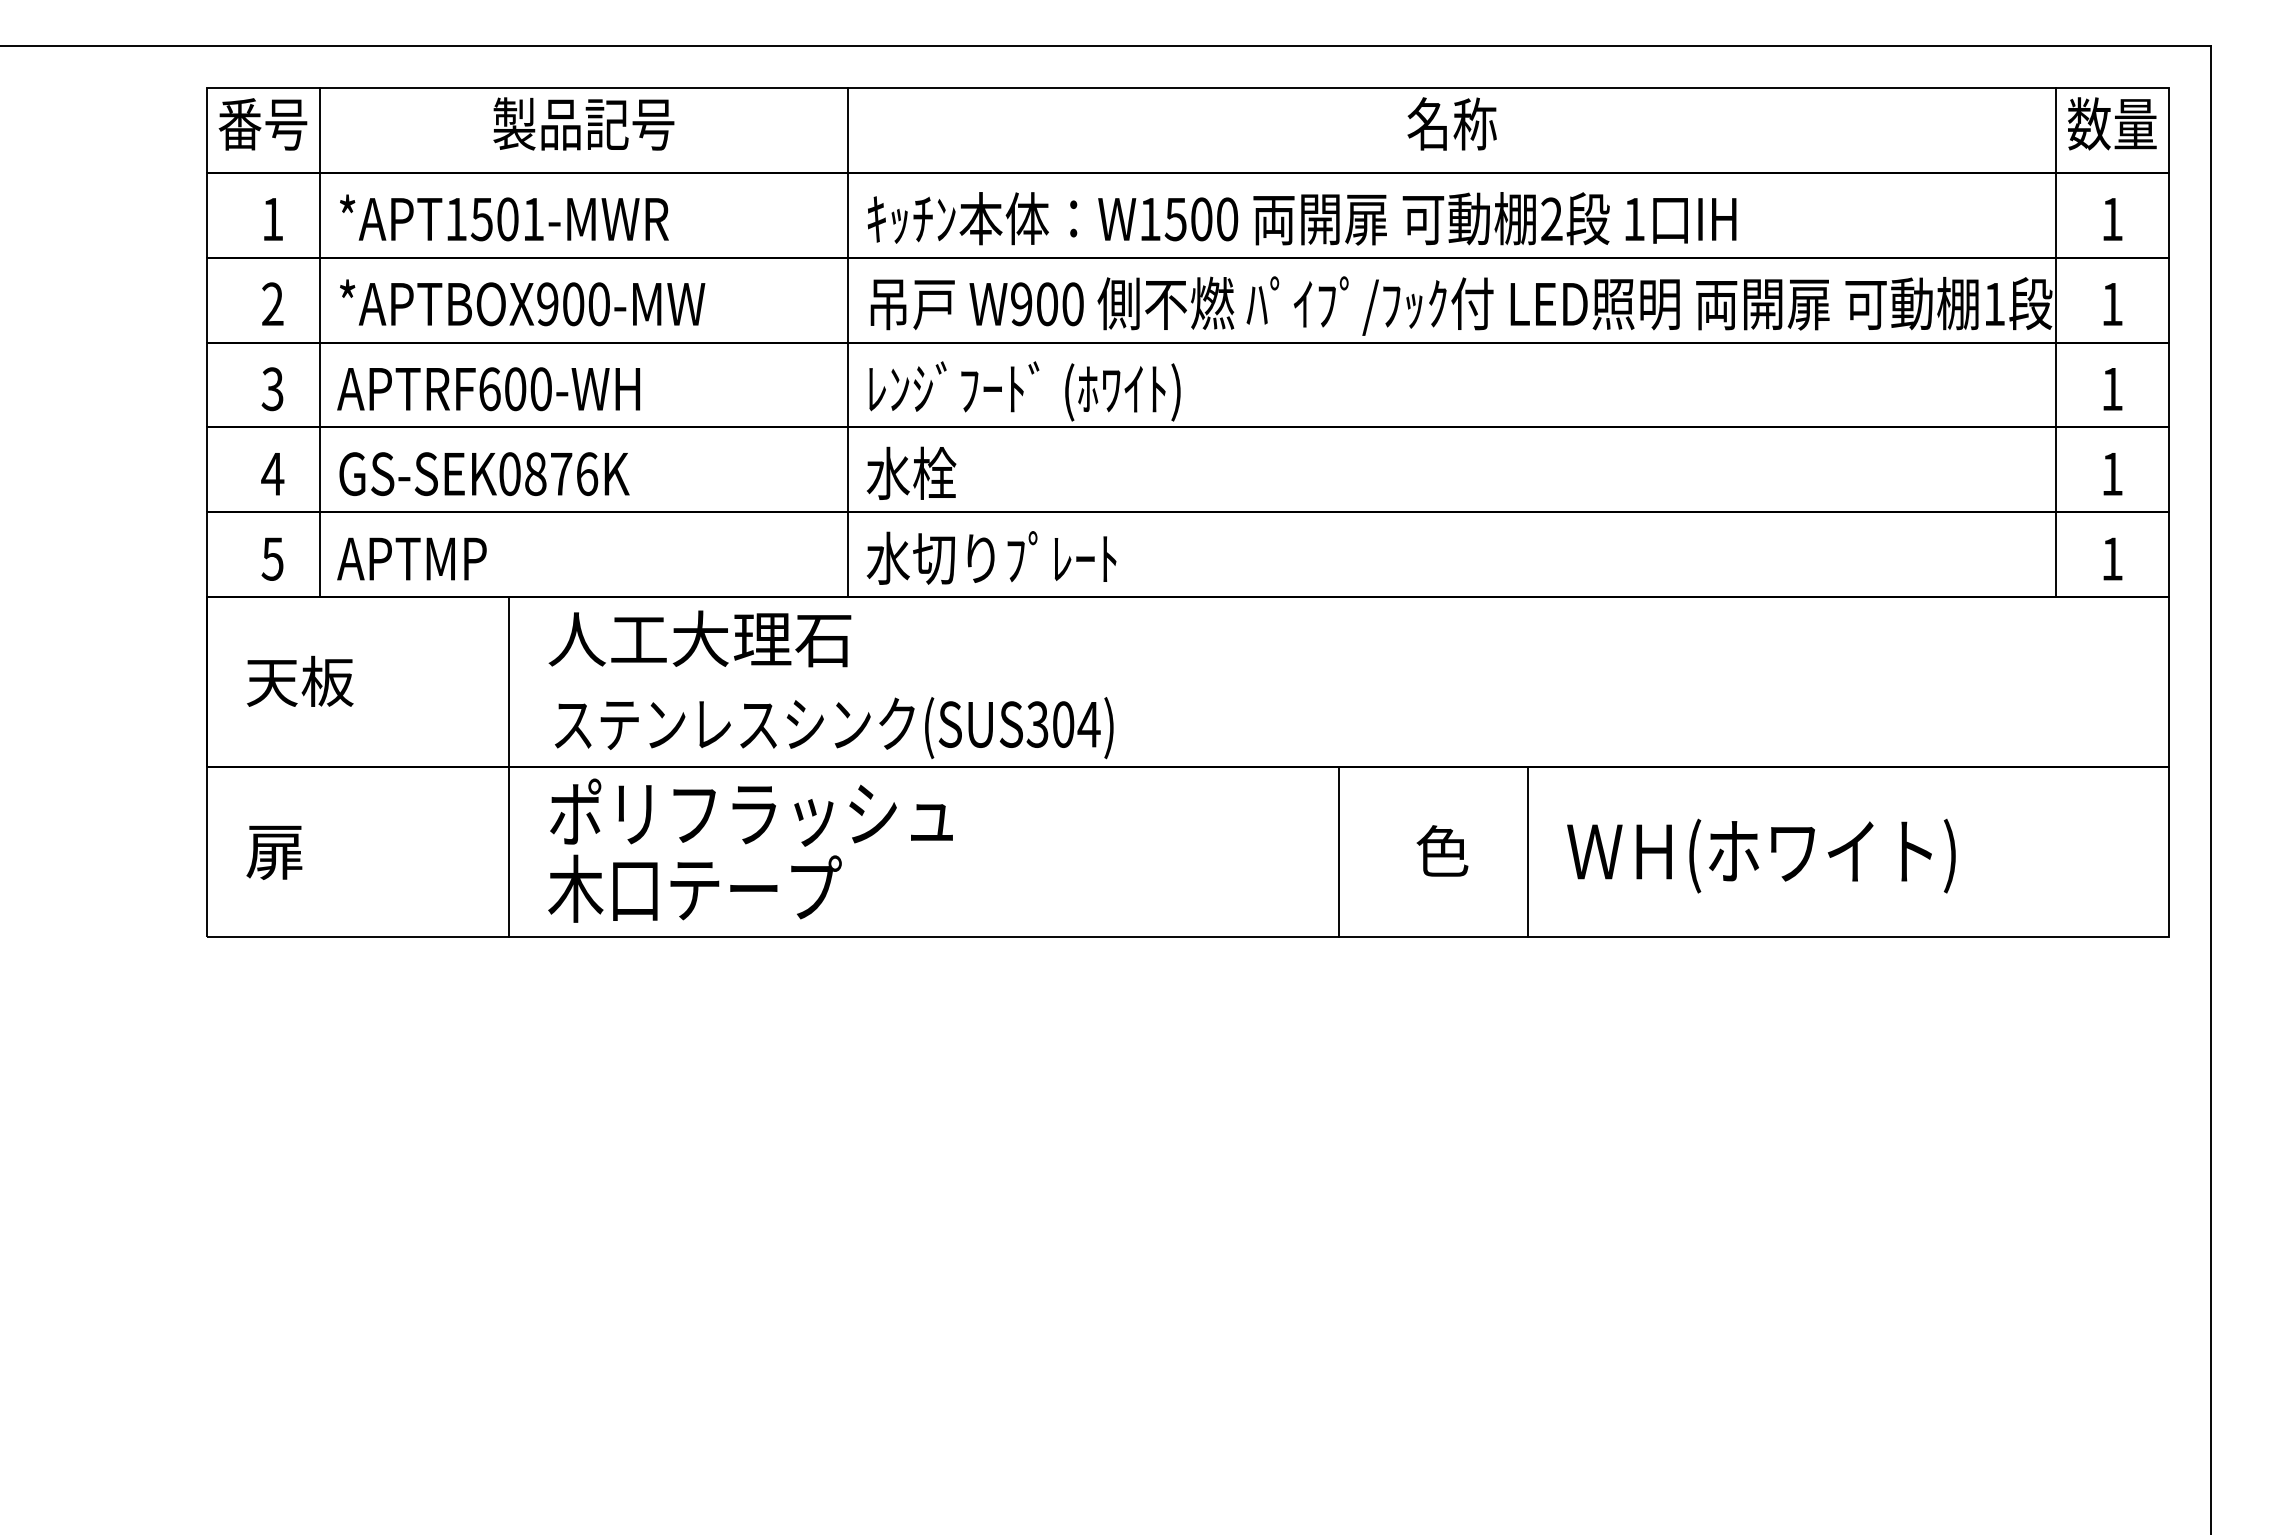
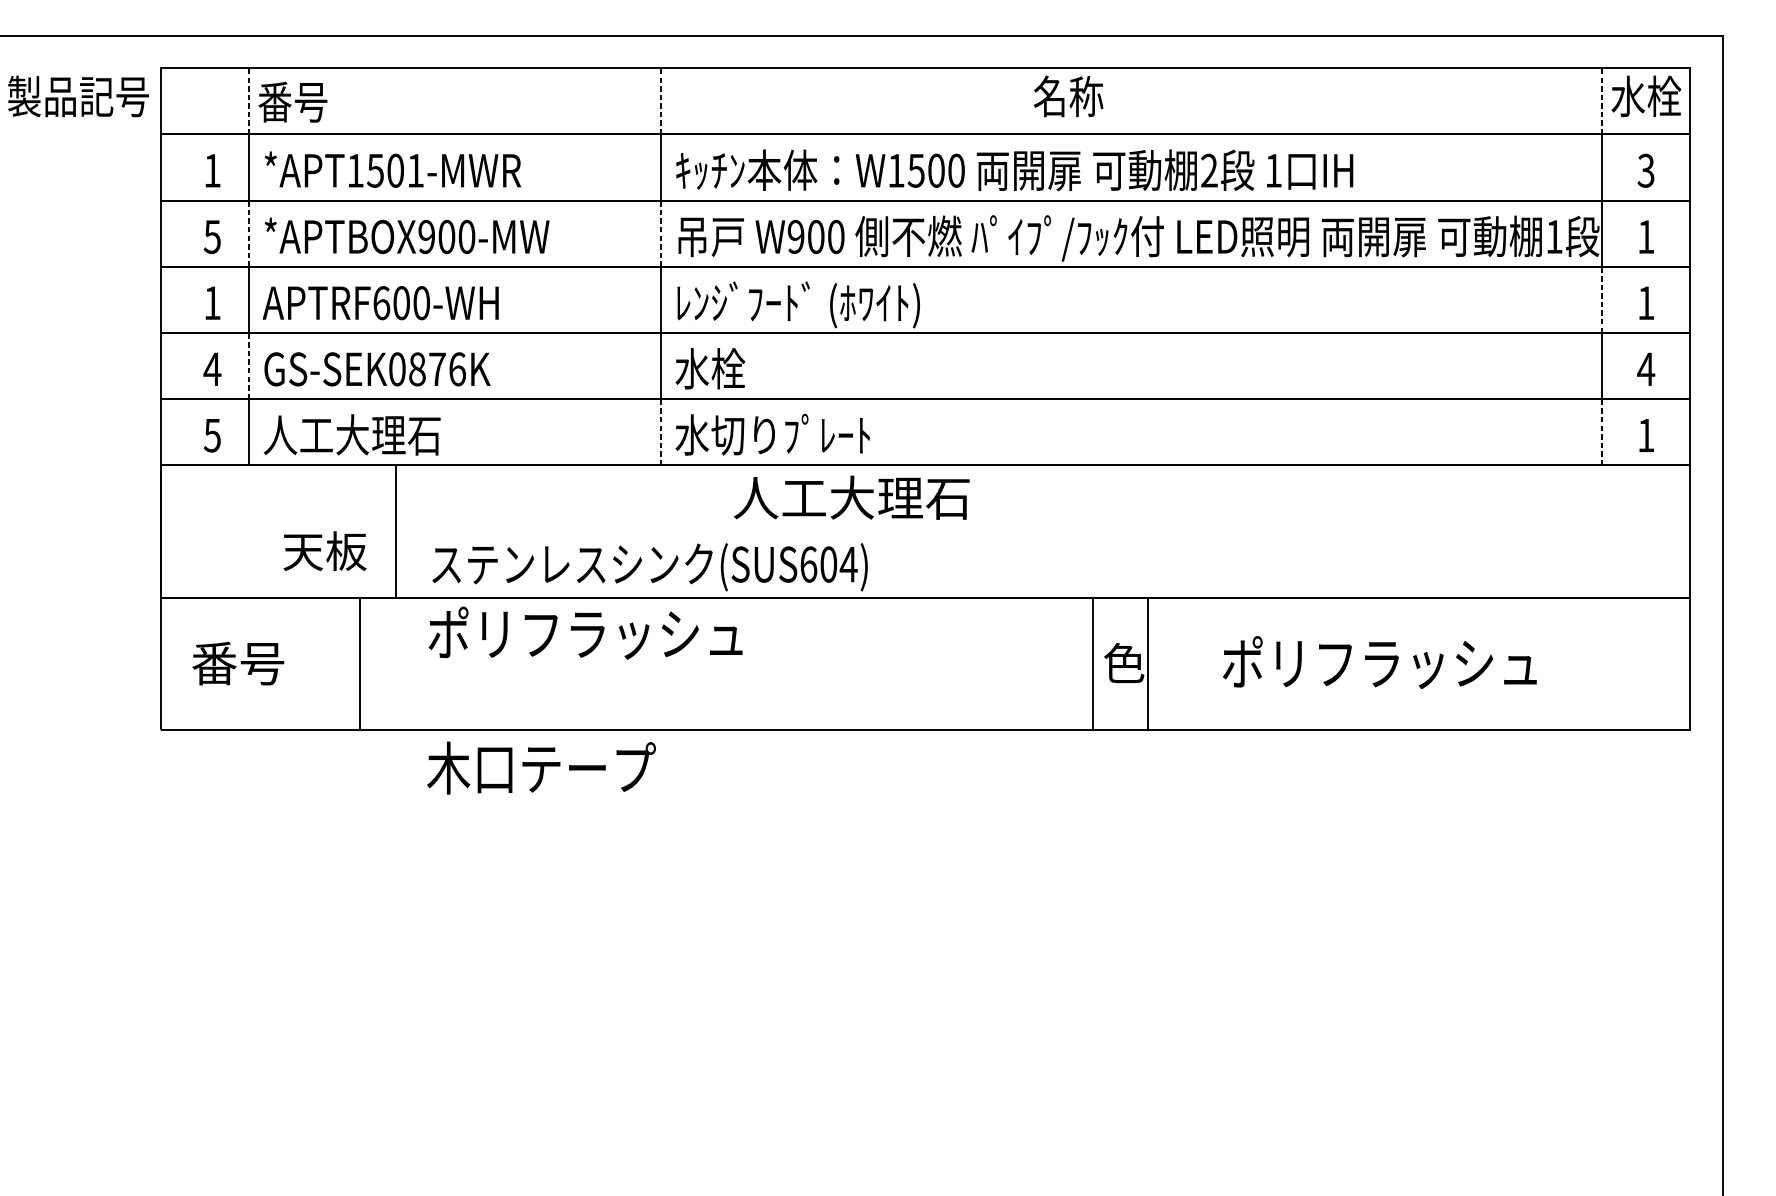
text: (583, 123) -> (78, 96), moved
text: (1451, 123) -> (1068, 96), moved
text: (2112, 123) -> (1646, 96), 数量 -> 水栓
text: (262, 124) -> (292, 102), moved
line: (319, 129) -> (248, 100), solid -> dashed
line: (848, 129) -> (661, 100), solid -> dashed
line: (2055, 129) -> (1601, 100), solid -> dashed
text: (2111, 219) -> (1645, 170), 1 -> 3
line: (319, 299) -> (248, 233), solid -> dashed
line: (848, 299) -> (661, 233), solid -> dashed
text: (272, 304) -> (212, 237), 2 -> 5
line: (2055, 384) -> (1601, 299), solid -> dashed
text: (272, 389) -> (212, 303), 3 -> 1
line: (319, 469) -> (248, 365), solid -> dashed
text: (2111, 474) -> (1645, 369), 1 -> 4
line: (848, 554) -> (661, 431), solid -> dashed
line: (2055, 554) -> (1601, 431), solid -> dashed
text: (451, 557) -> (351, 434), APTMP -> 人工大理石
text: (699, 638) -> (851, 497), moved
text: (300, 680) -> (325, 550), moved
text: (1037, 724) -> (808, 564), (SUS304) -> (SUS604)
text: (305, 851) -> (237, 663), 扉 -> 番号
line: (508, 851) -> (359, 663), moved
line: (1338, 851) -> (1092, 663), moved
line: (1527, 851) -> (1147, 663), moved
text: (1769, 854) -> (1379, 665), ＷＨ(ホワイト) -> ポリフラッシュ
text: (694, 888) -> (541, 767), moved

